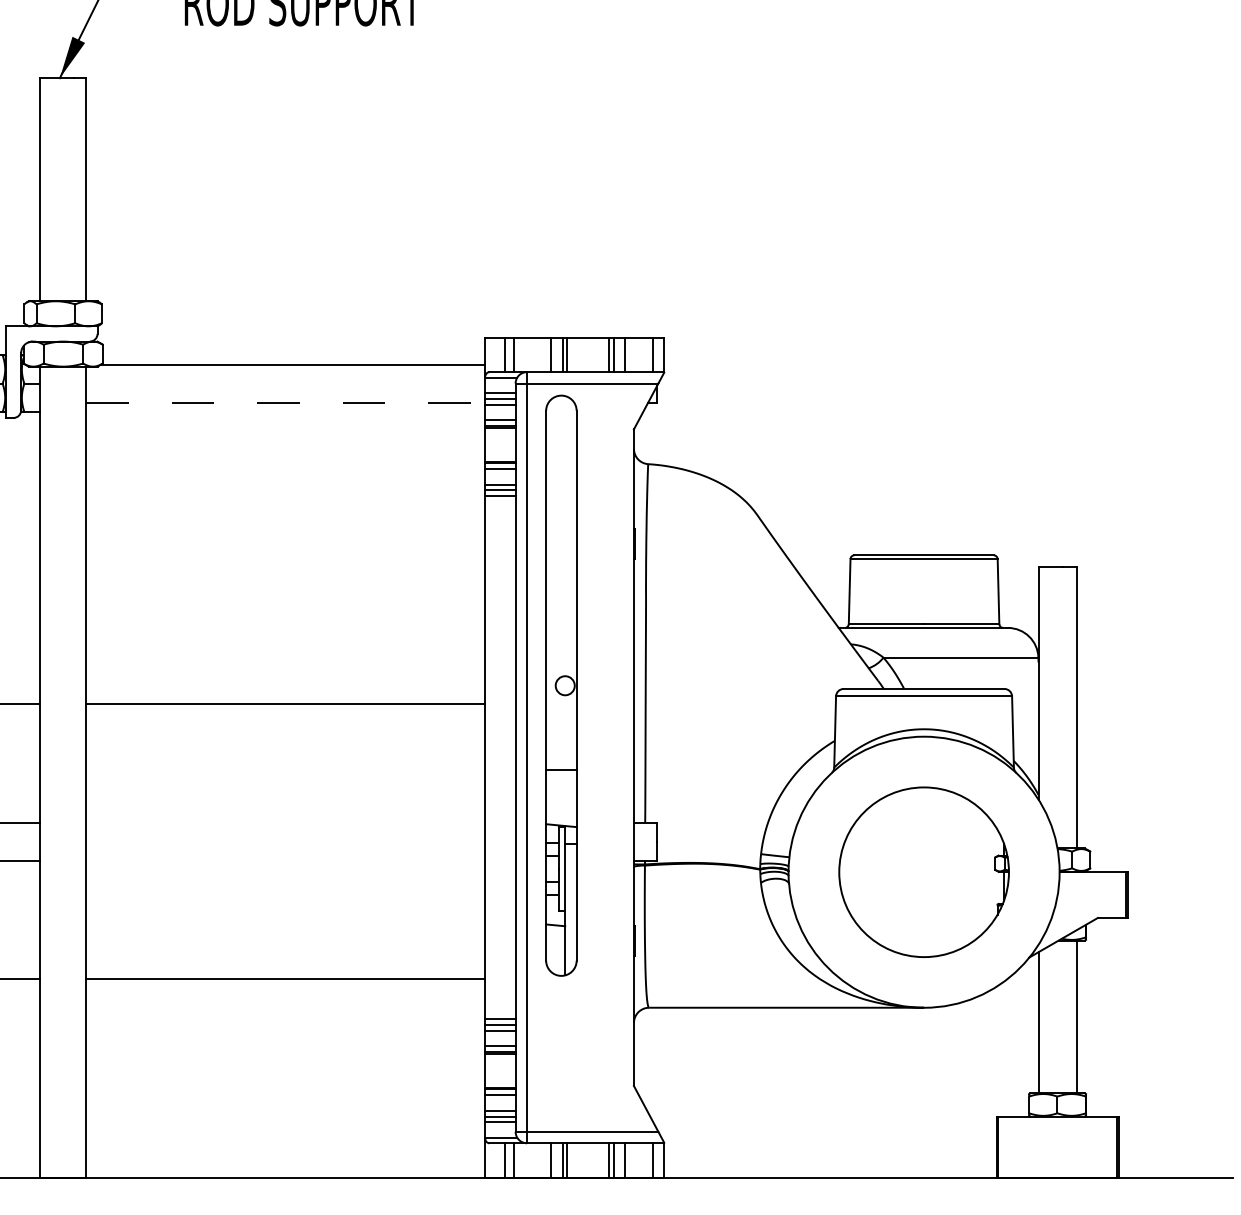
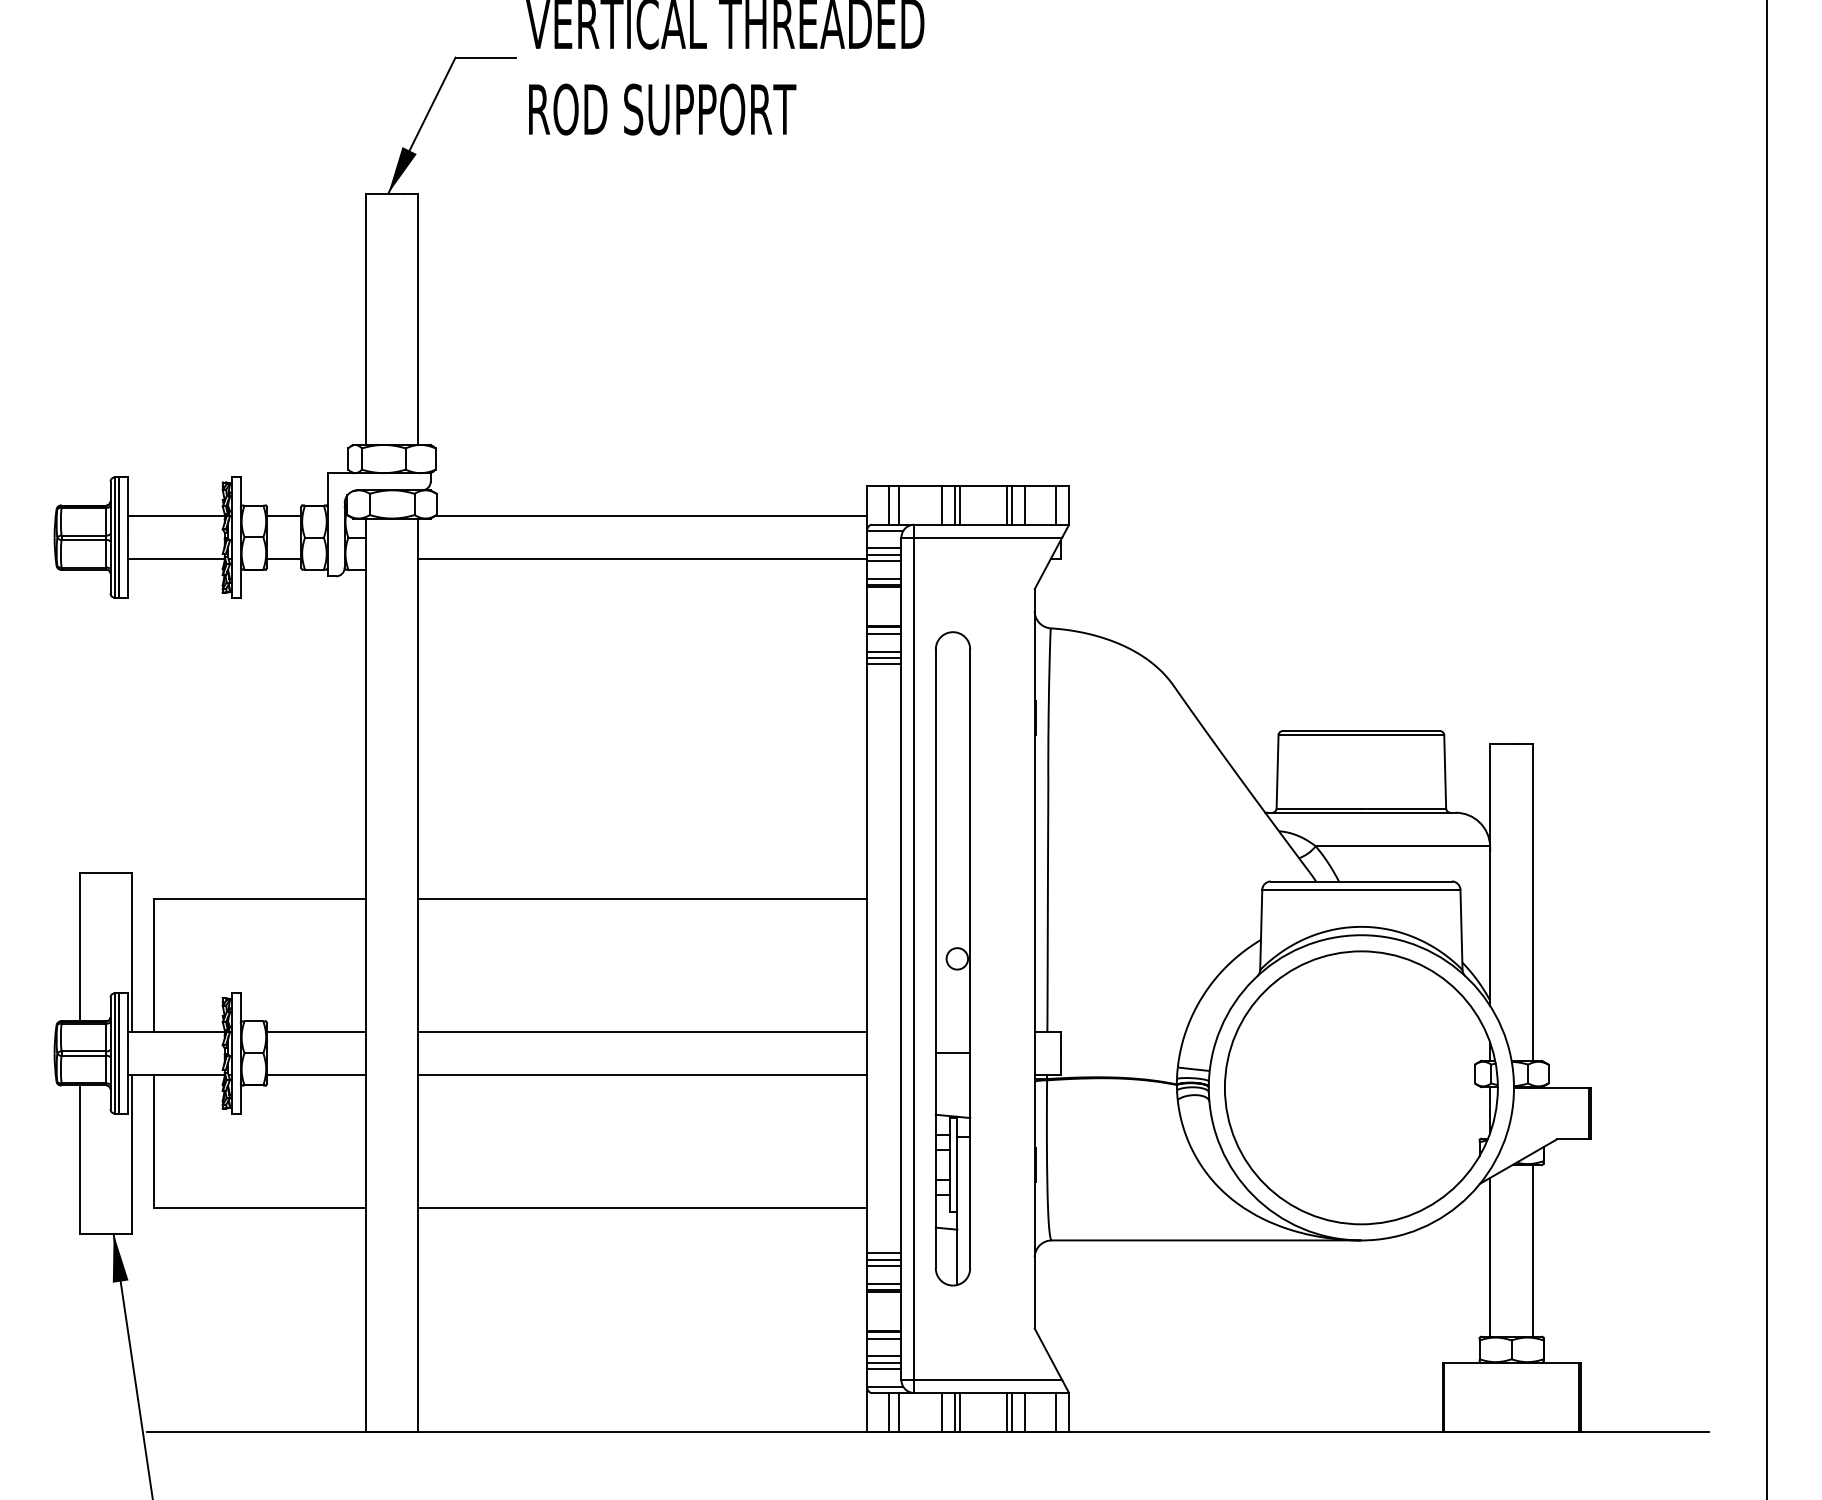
line: (285, 403) -> (642, 559), dashed -> solid
part: (560, 685) -> (952, 958), moved
line: (285, 822) -> (642, 1031), added
line: (285, 860) -> (642, 1074), added
part: (924, 871) -> (1361, 1087), size x1.43

